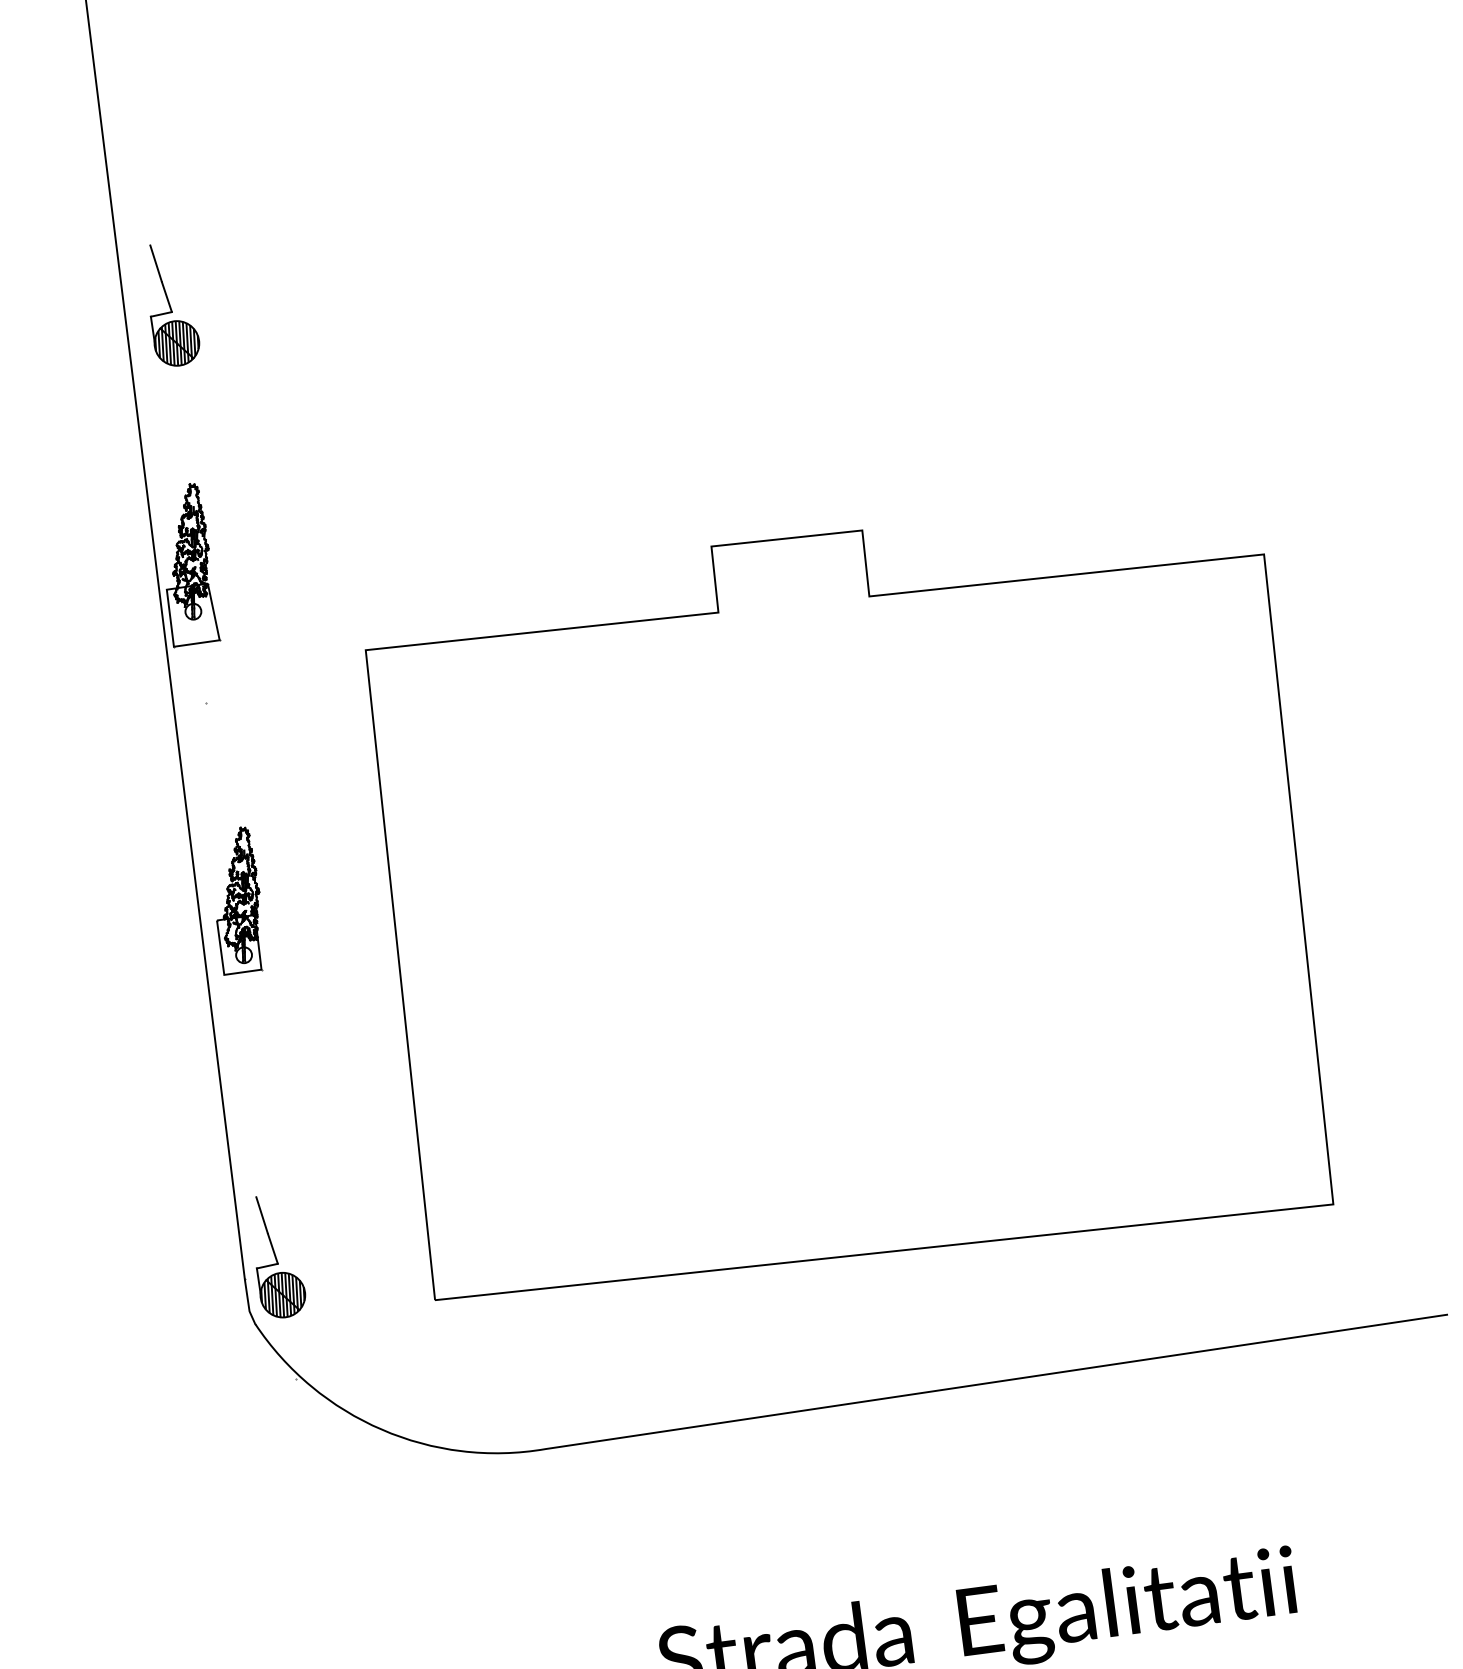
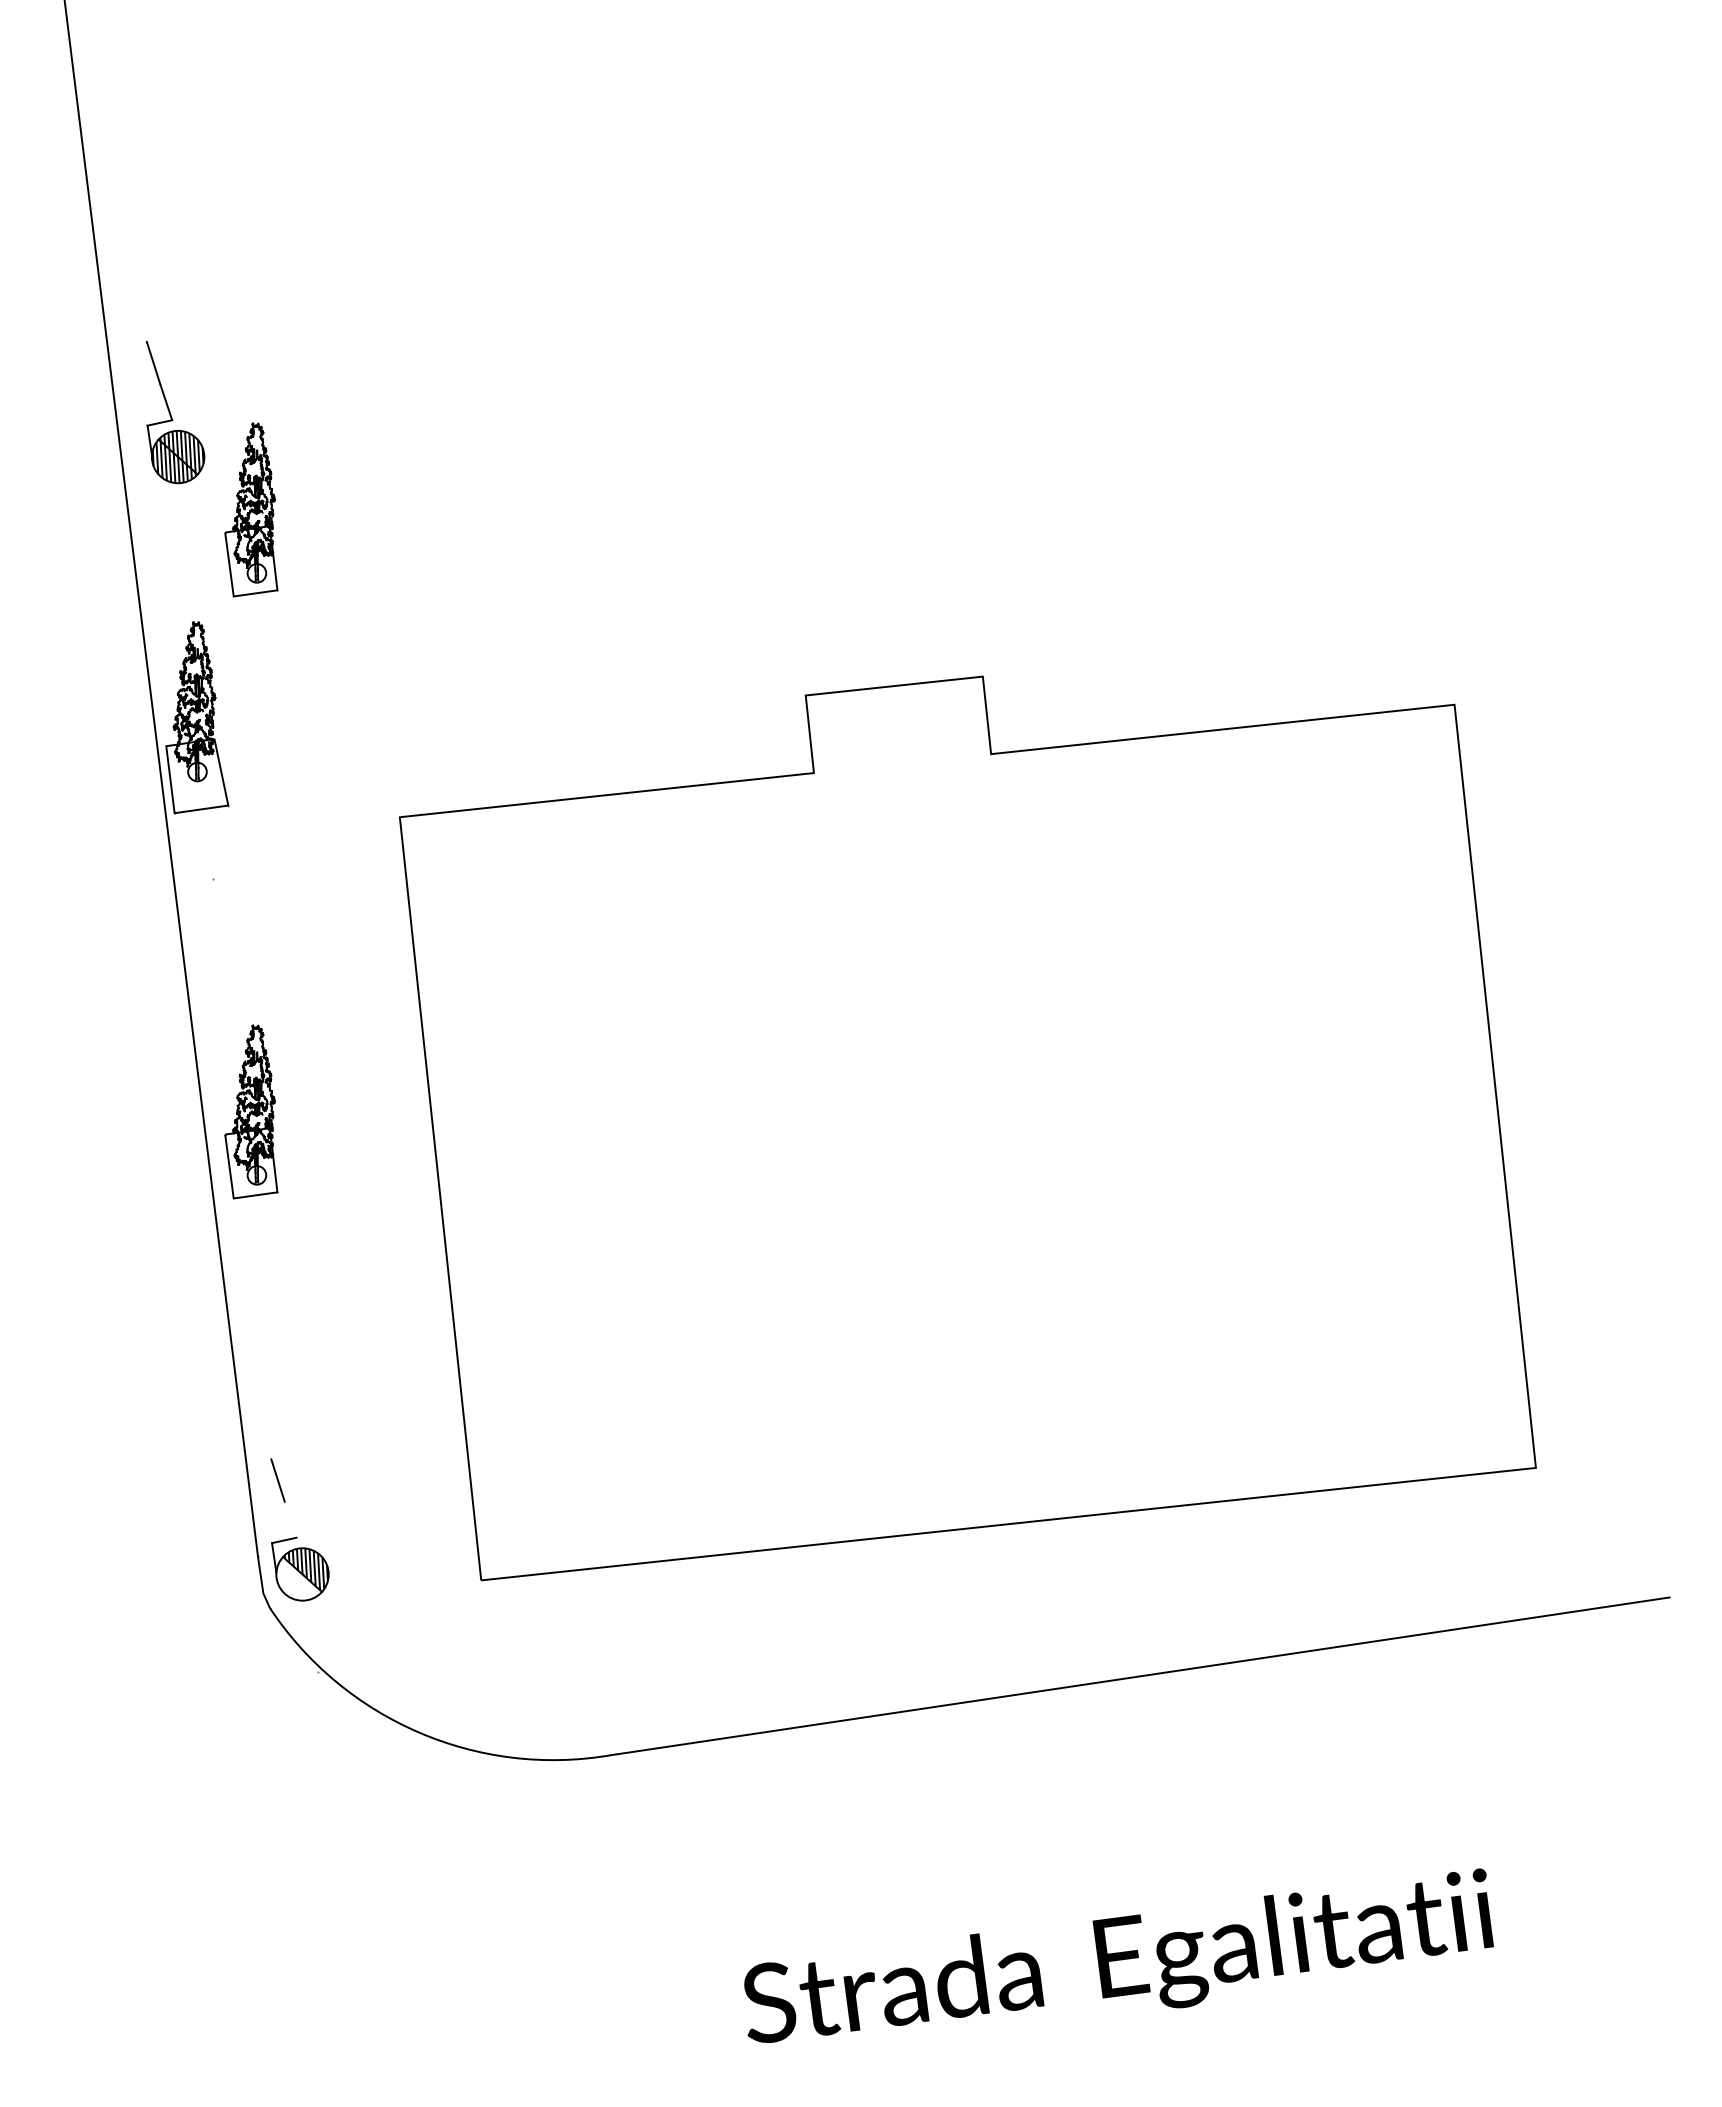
part: (239, 388) -> (251, 509), added
line: (272, 1248) -> (290, 1519), removed
hatch: (279, 1299) -> (298, 1579), removed

